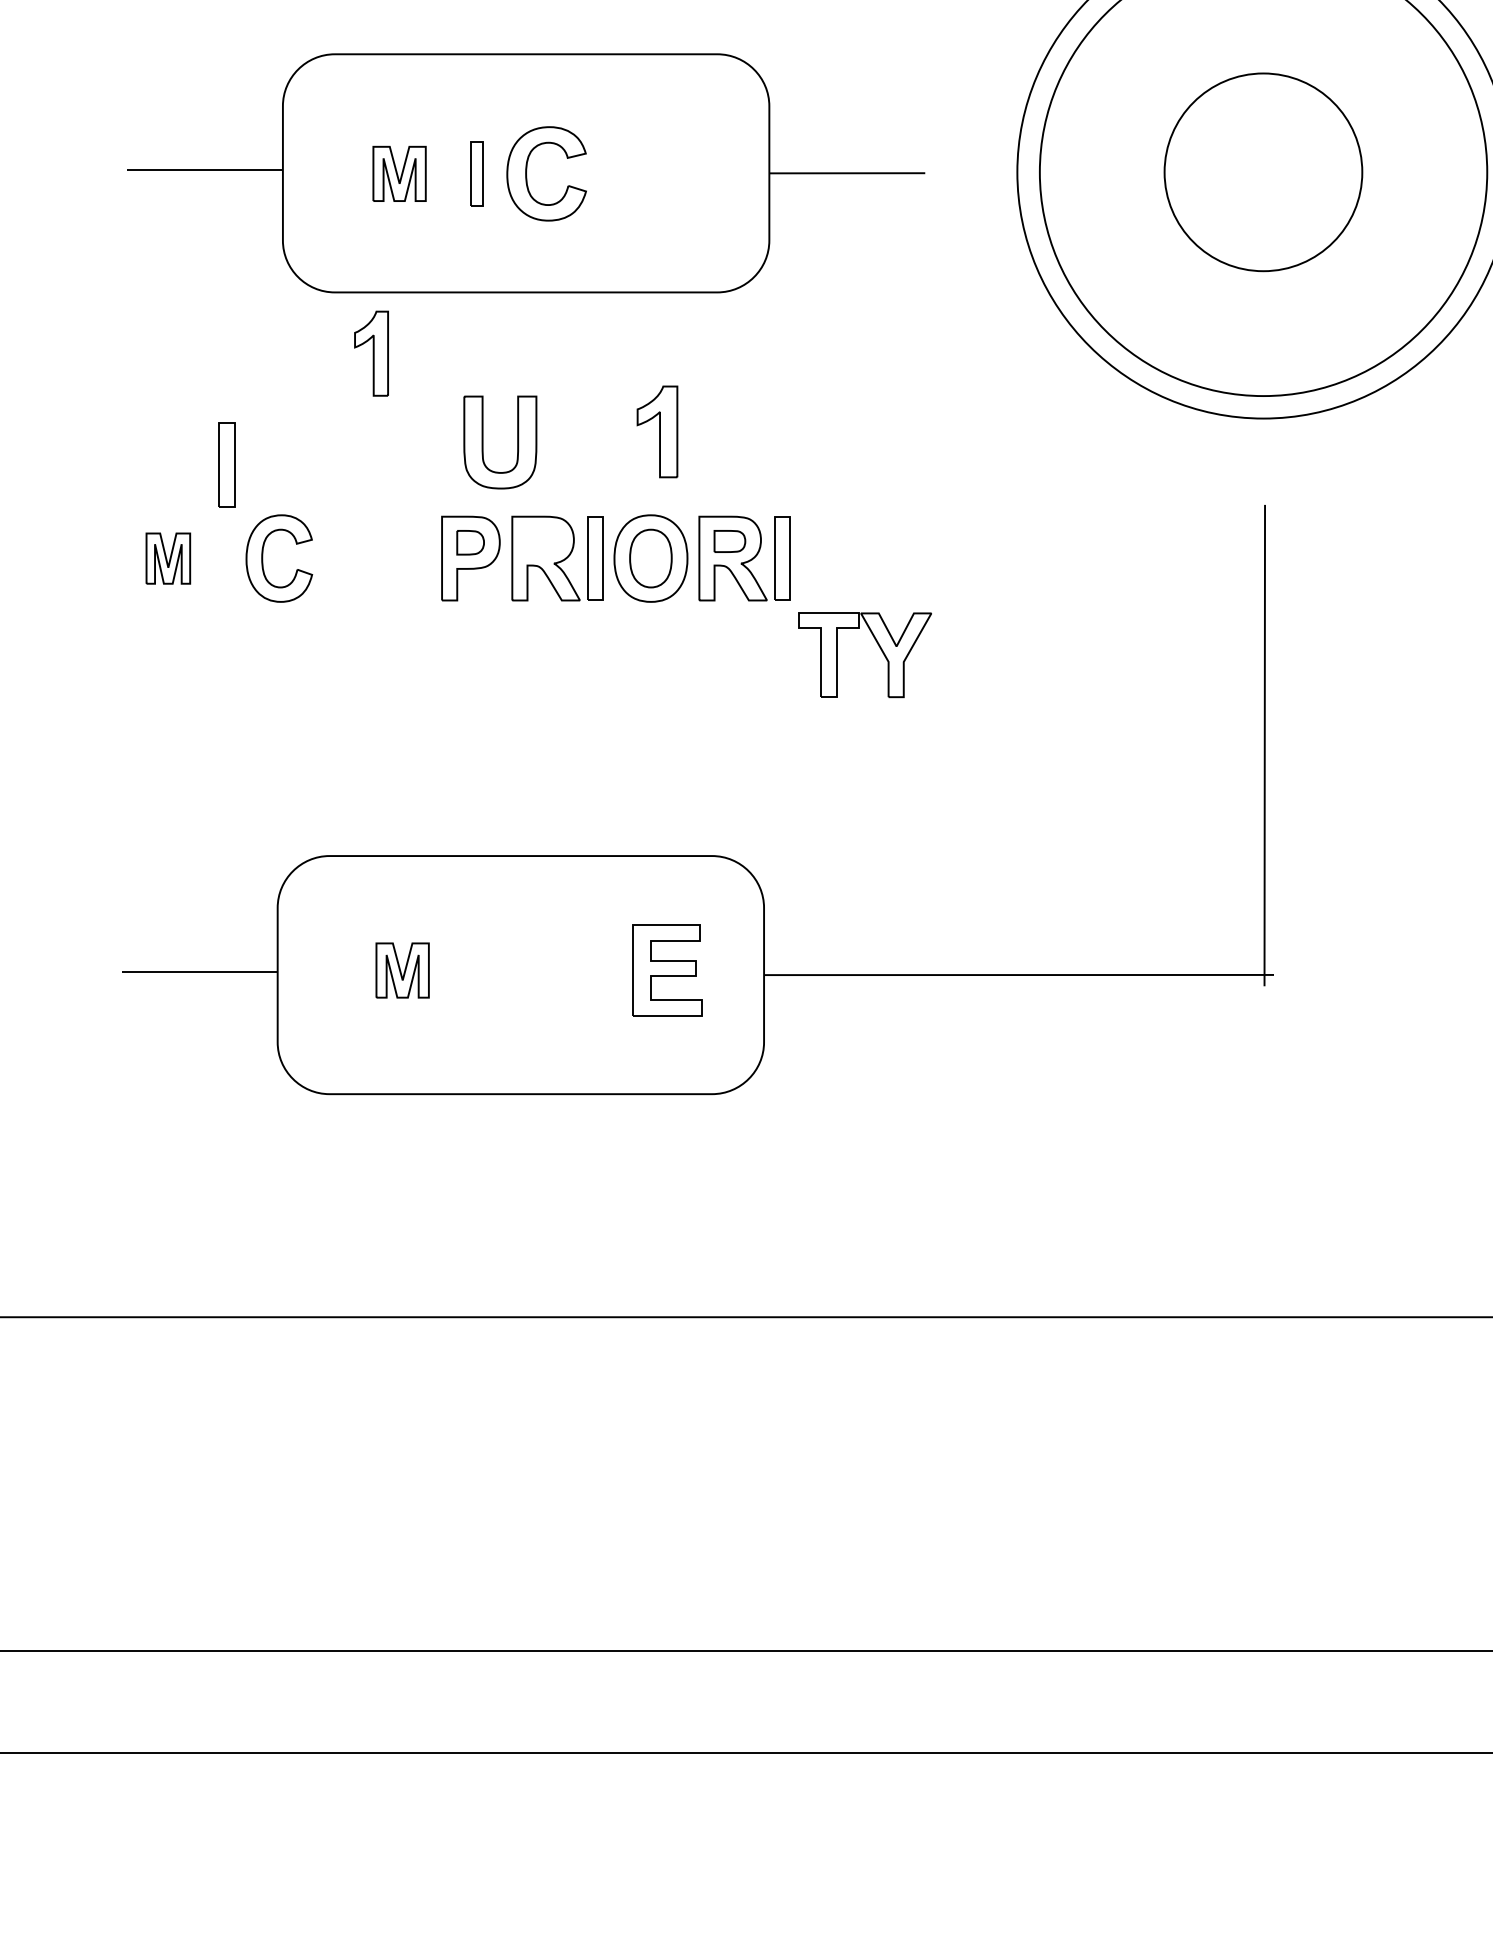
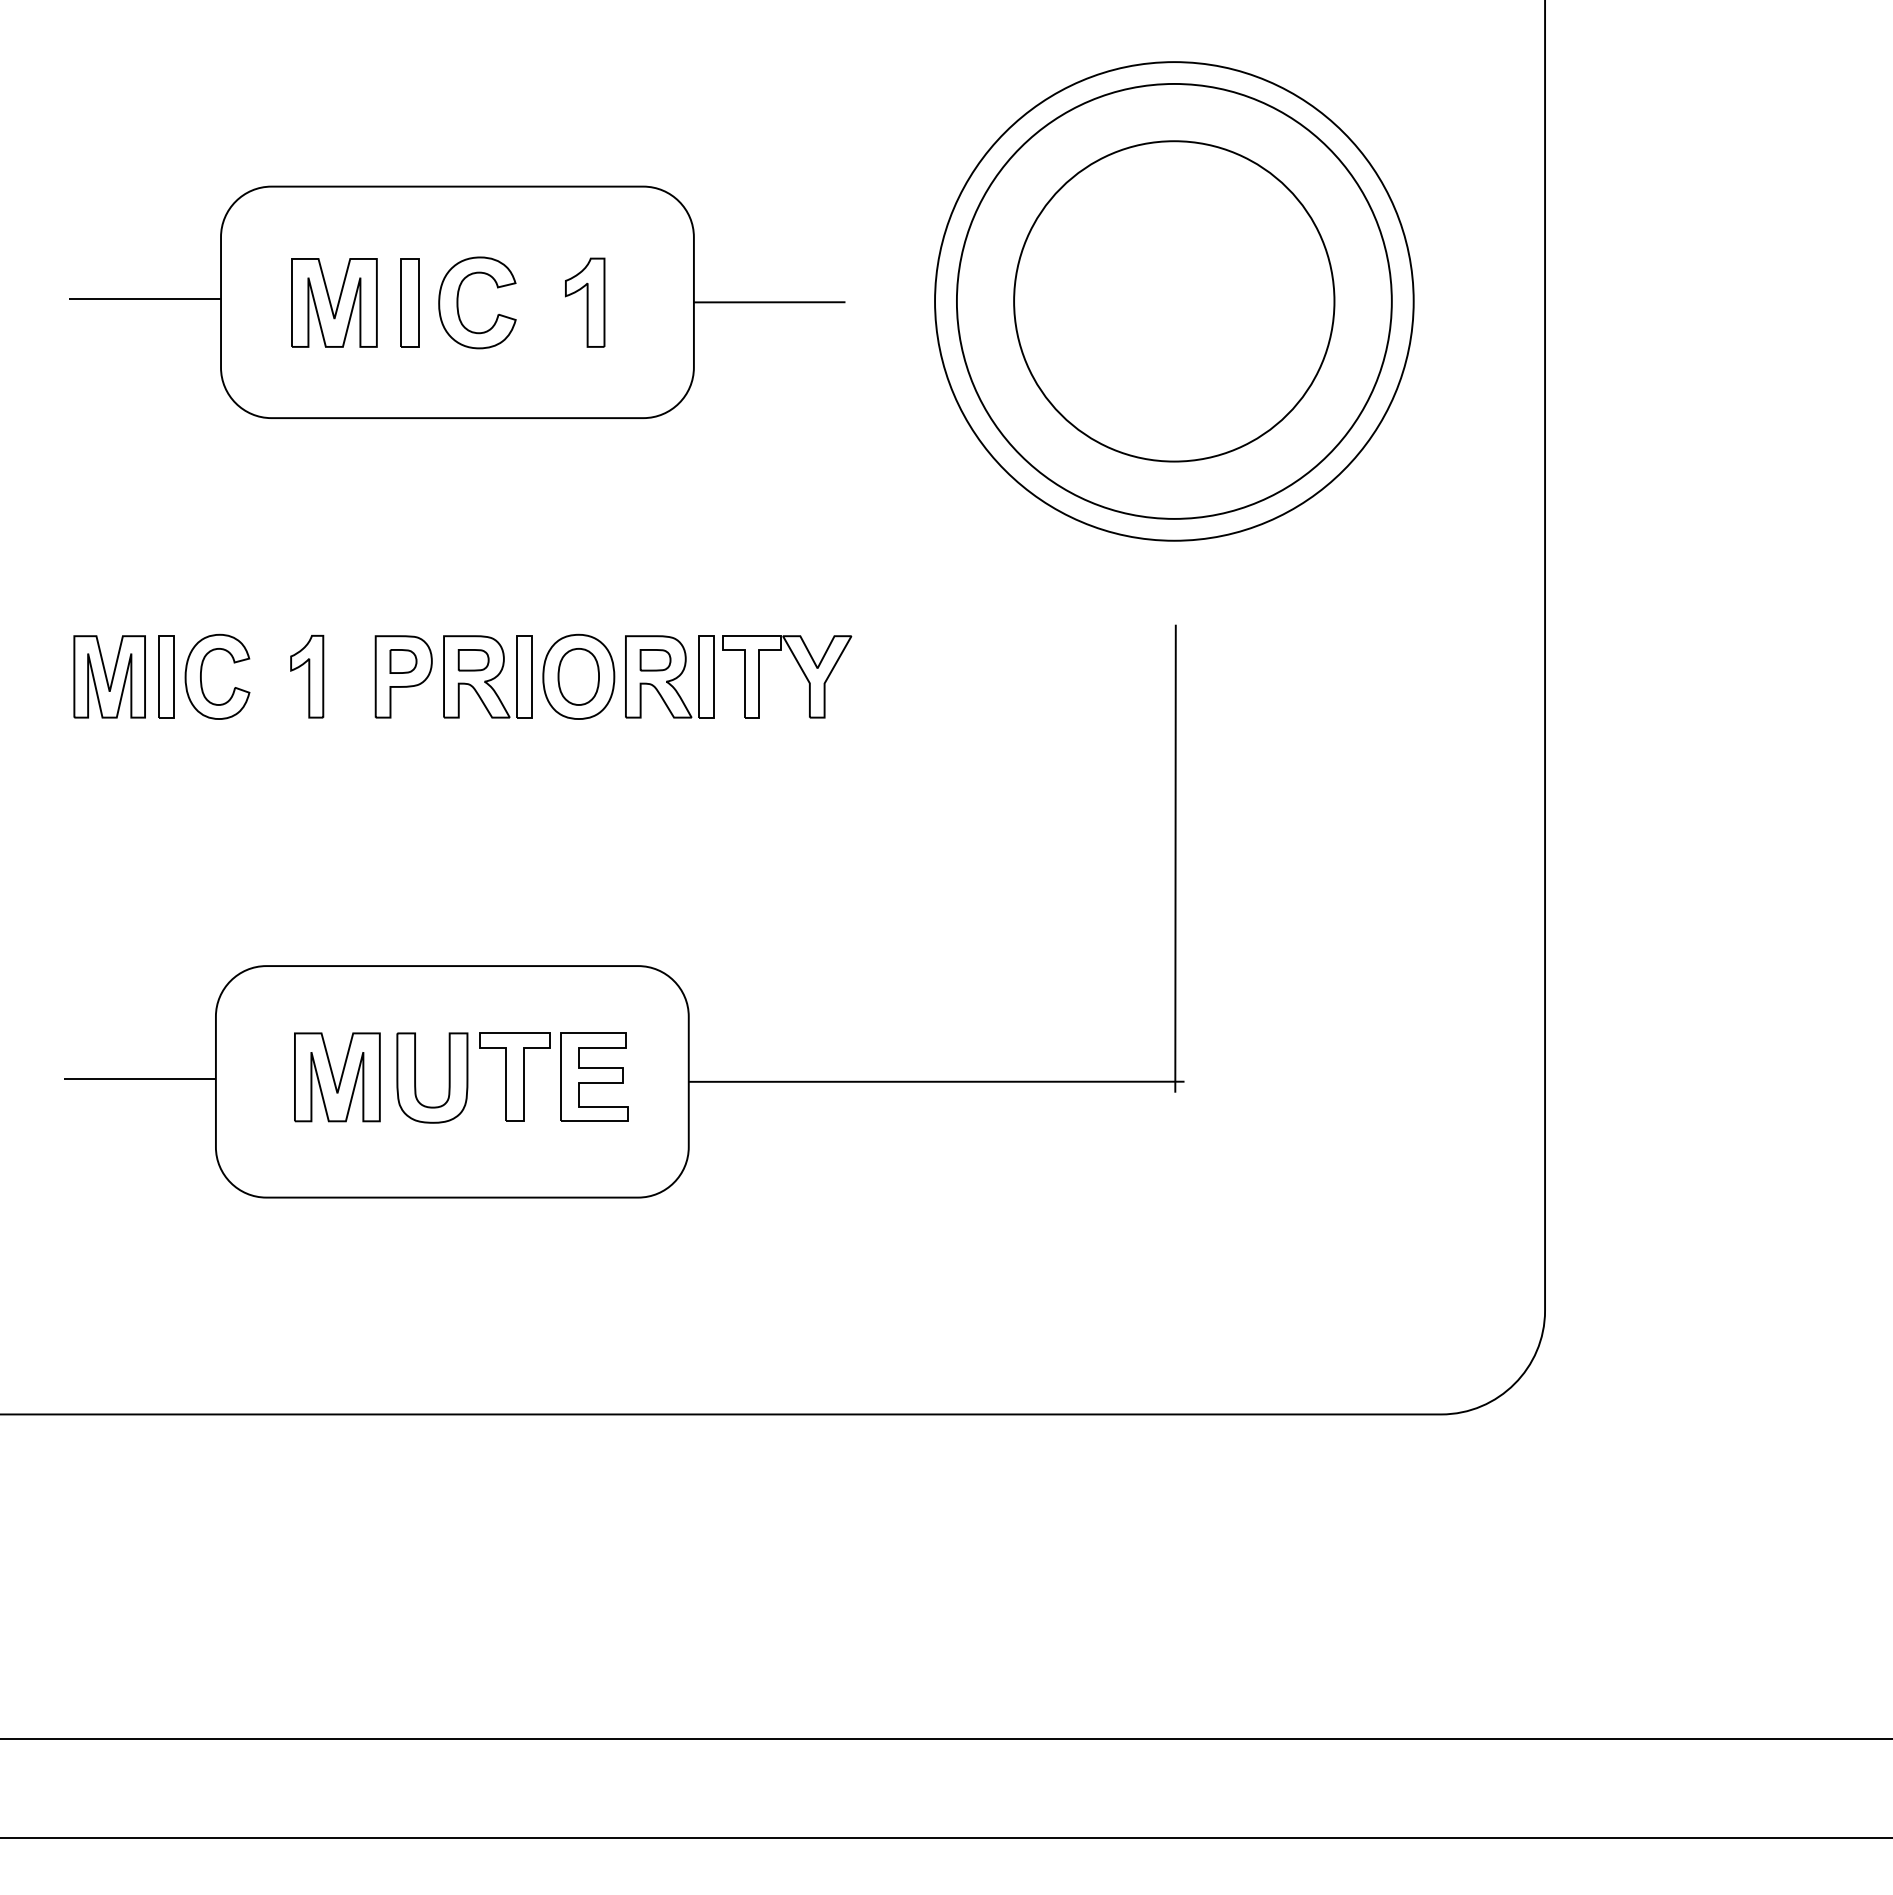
circle: (1263, 172) -> (1174, 301), size x1.67
part: (399, 173) -> (334, 302), size x1.67
part: (476, 173) -> (409, 302), size x1.43
part: (371, 353) -> (307, 676), moved
part: (657, 431) -> (585, 302), moved
part: (516, 441) -> (448, 1077), moved
part: (226, 464) -> (166, 676), moved
part: (542, 541) -> (473, 660), added
part: (168, 558) -> (109, 676), size x1.67
part: (878, 647) -> (800, 669), moved
part: (584, 969) -> (514, 1076), added
part: (402, 970) -> (337, 1077), size x1.67

